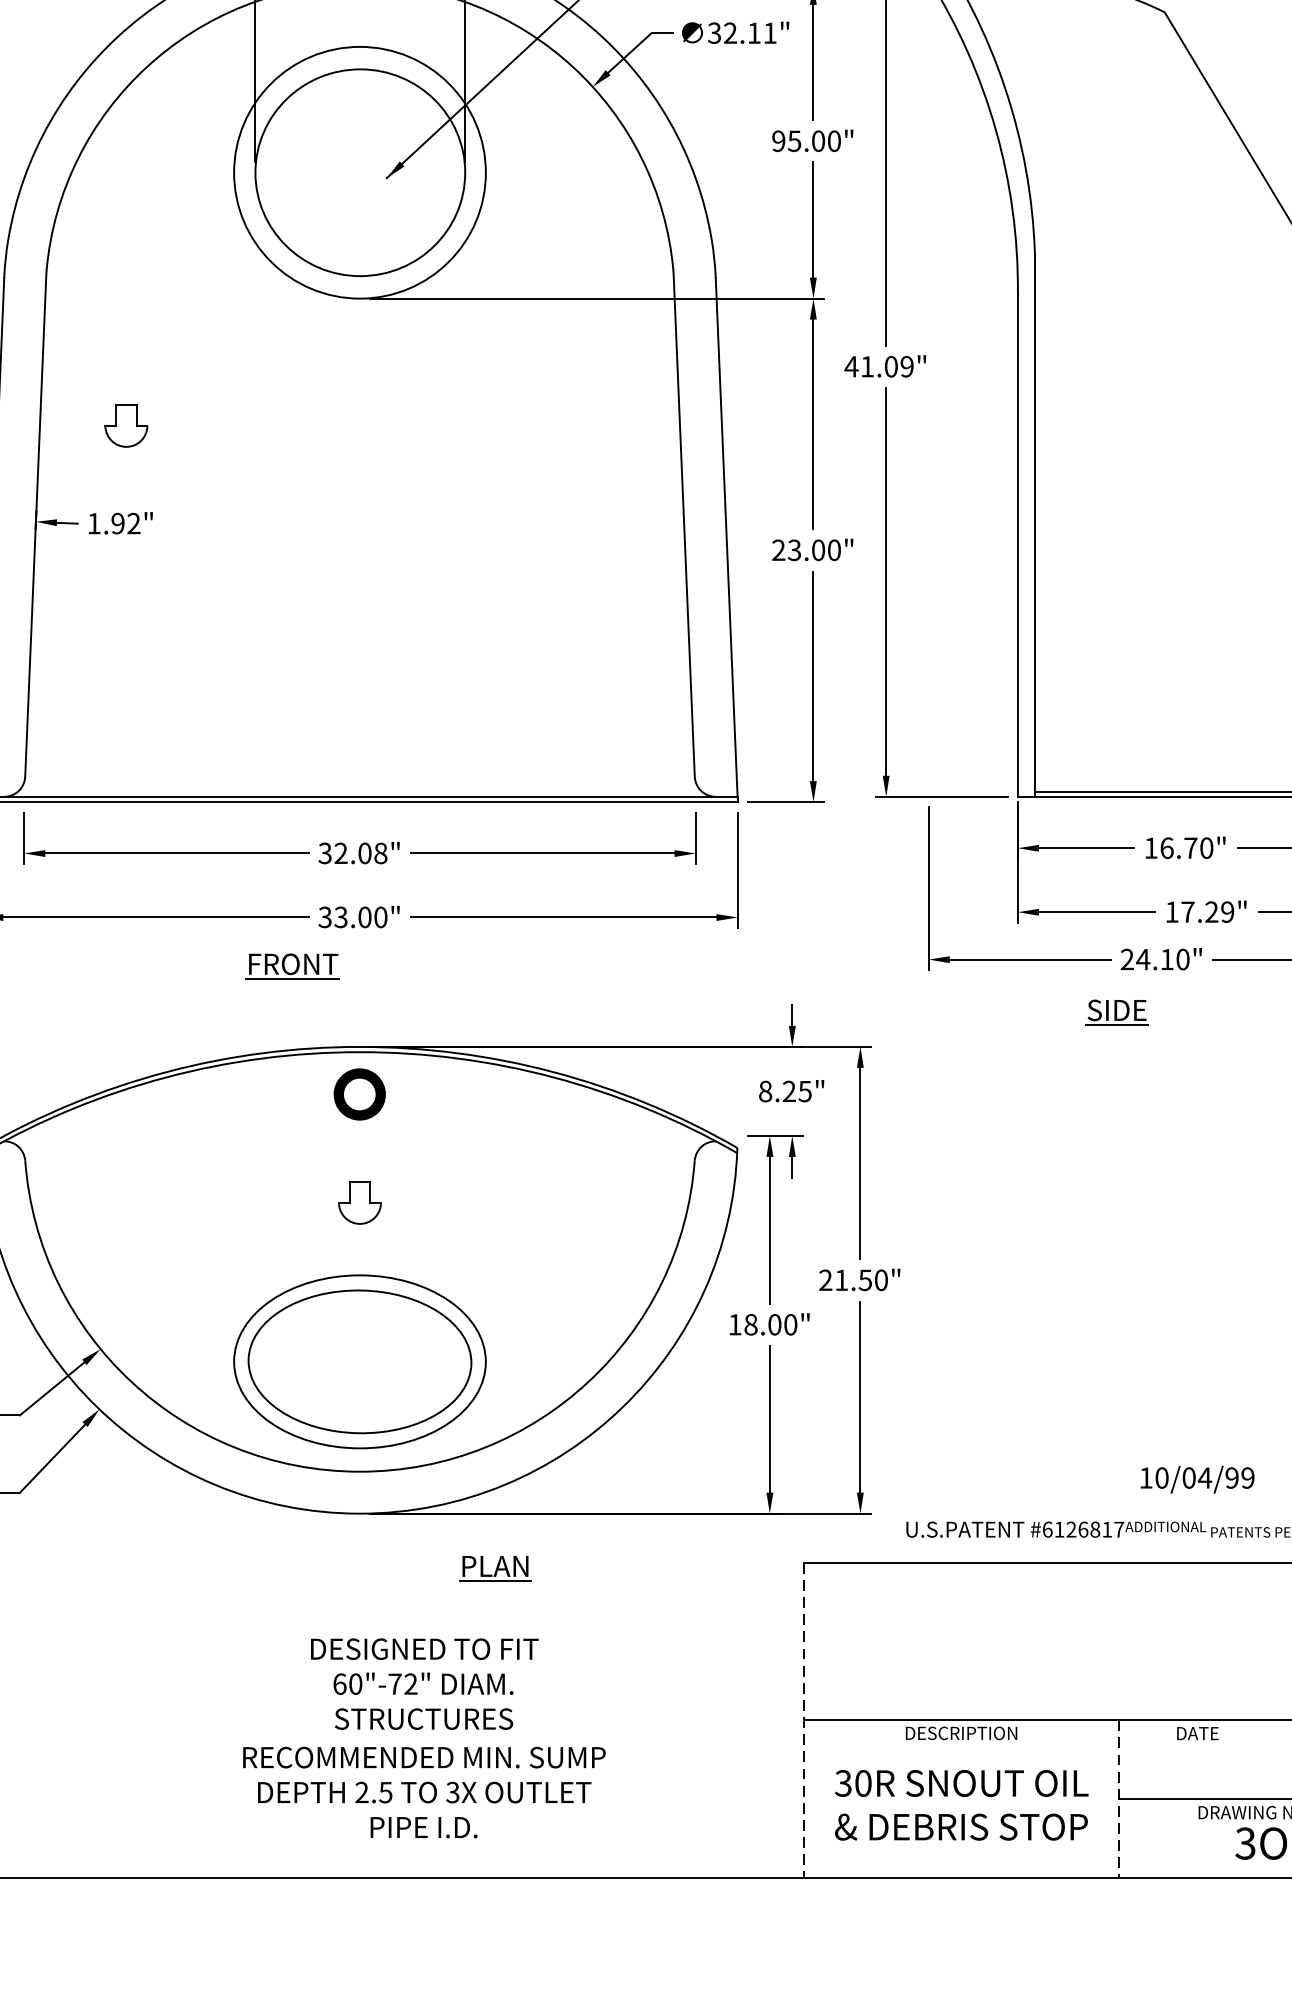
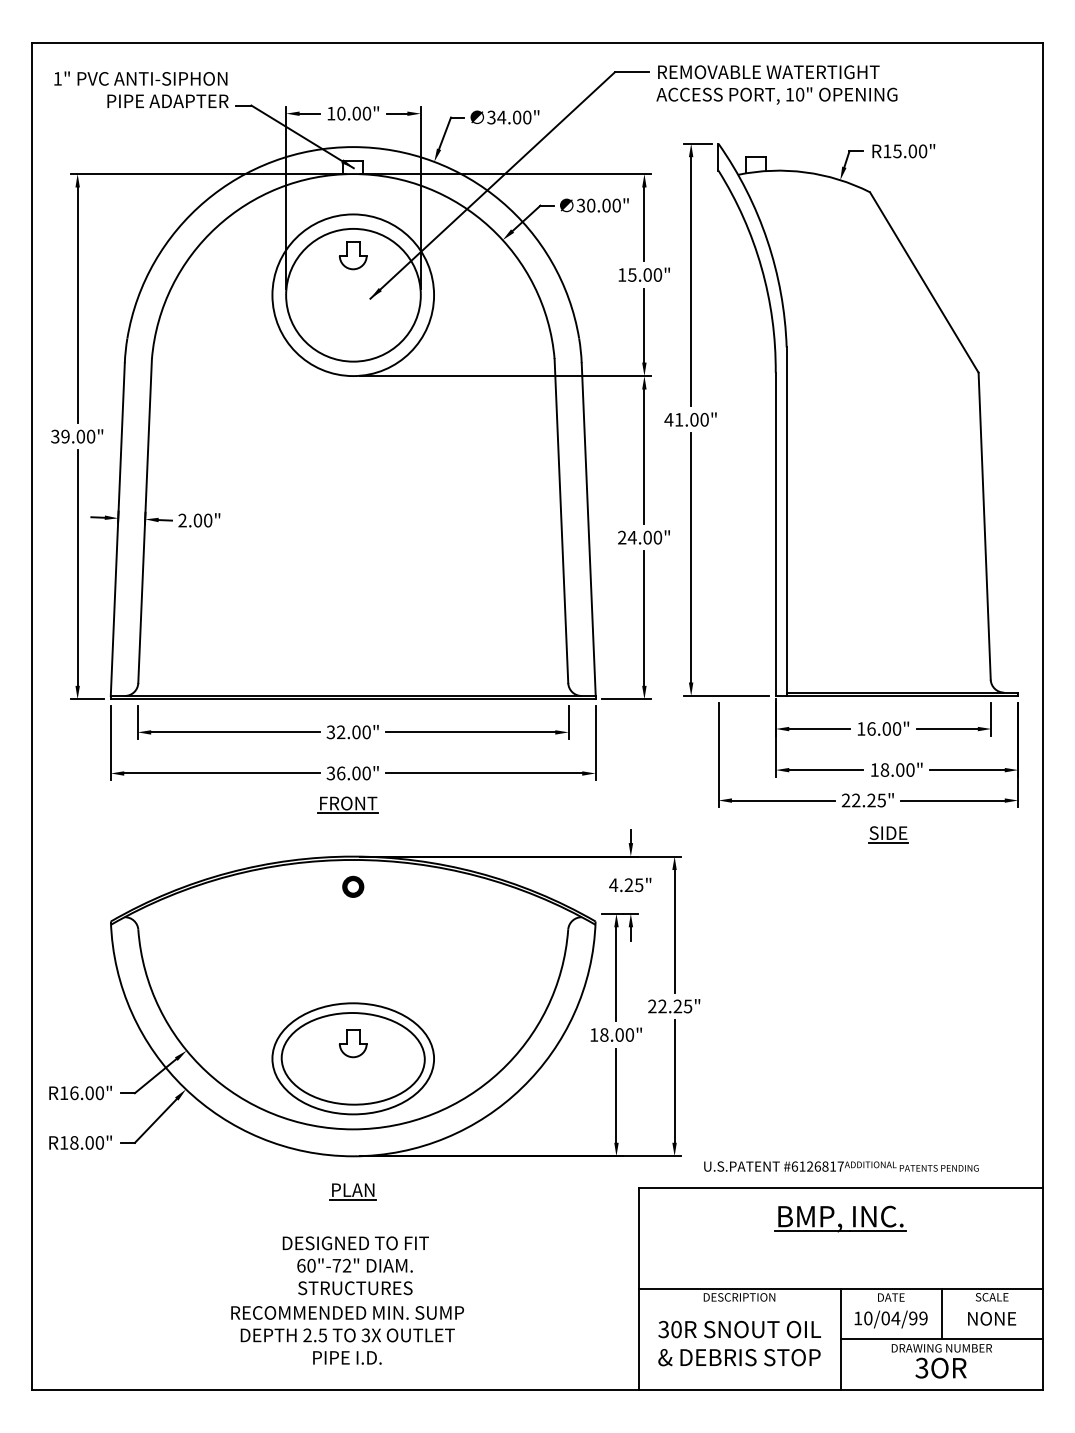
text: (749, 32) -> (603, 205), 32.11" -> 30.00"
text: (779, 140) -> (622, 274), 95.00" -> 15.00"
text: (906, 366) -> (704, 419), 41.09" -> 41.00"
part: (125, 425) -> (352, 255), moved
text: (114, 523) -> (195, 520), 1.92" -> 2.00"
text: (793, 549) -> (631, 537), 23.00" -> 24.00"
text: (1190, 847) -> (886, 728), 16.70" -> 16.00"
text: (380, 852) -> (366, 731), 32.08" -> 32.00"
text: (1207, 911) -> (897, 769), 17.29" -> 18.00"
text: (340, 917) -> (340, 773), 33.00" -> 36.00"
text: (1162, 959) -> (868, 800), 24.10" -> 22.25"
part: (291, 965) -> (347, 804), moved
part: (1117, 1012) -> (888, 834), moved
text: (765, 1091) -> (613, 885), 8.25" -> 4.25"
part: (360, 1093) -> (353, 886), size x0.62
part: (358, 1202) -> (352, 1043), moved
text: (861, 1280) -> (675, 1006), 21.50" -> 22.25"
text: (1196, 1479) -> (890, 1319), moved
part: (494, 1568) -> (352, 1191), moved
part: (1118, 1610) -> (840, 1218), added
text: (424, 1683) -> (355, 1265), moved
line: (804, 1721) -> (638, 1289), dashed -> solid
line: (1276, 1758) -> (941, 1313), added
text: (424, 1792) -> (347, 1335), moved
line: (1118, 1798) -> (840, 1339), dashed -> solid

